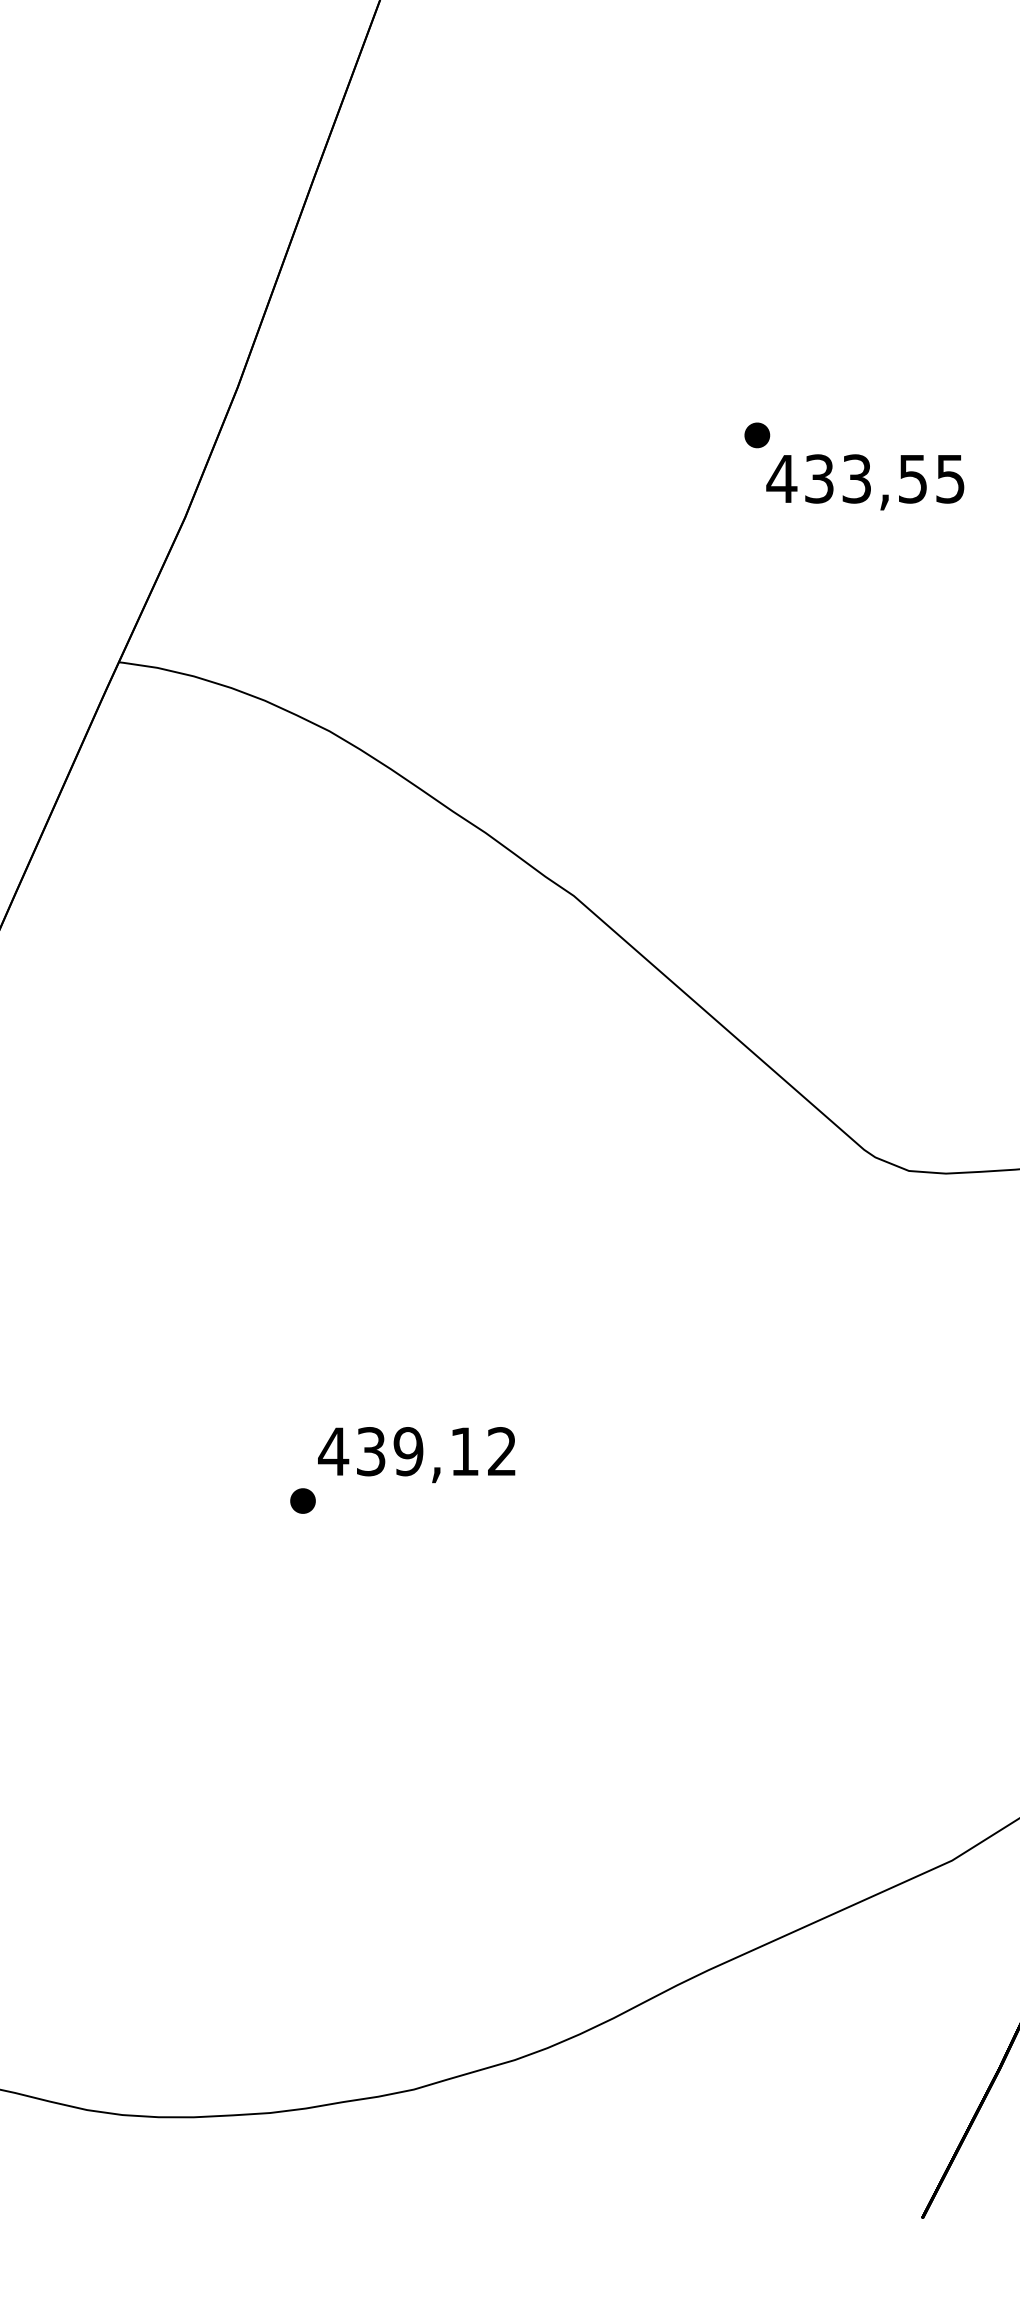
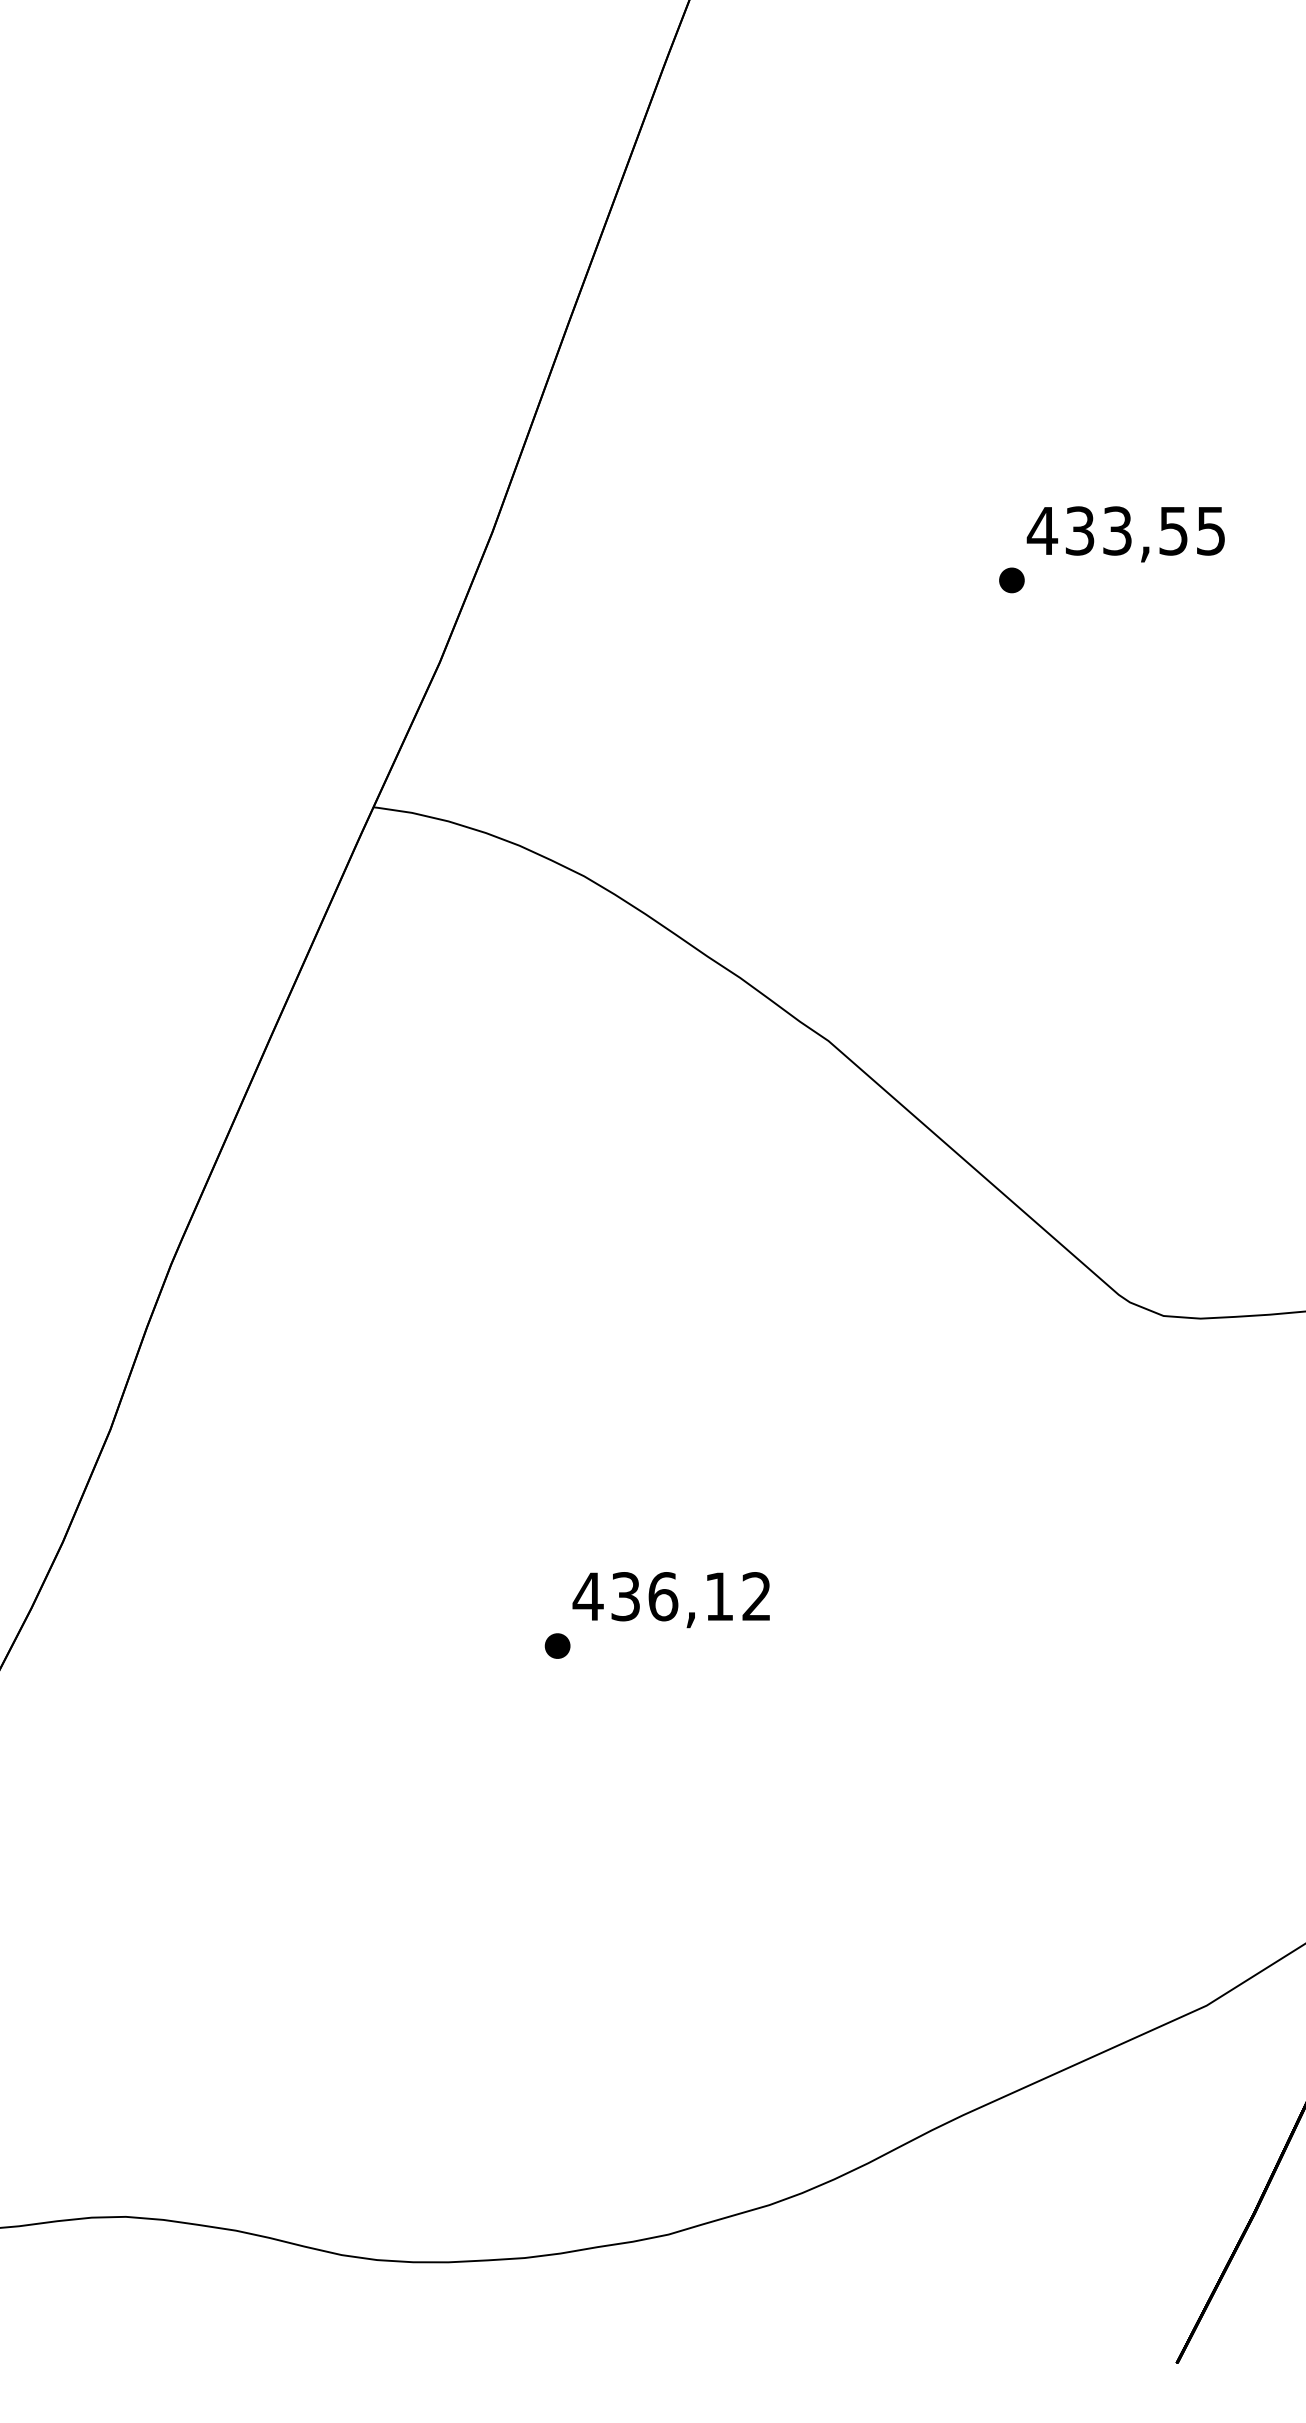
text: (864, 482) -> (1125, 534), moved
text: (408, 1451) -> (663, 1596), 439,12 -> 436,12

